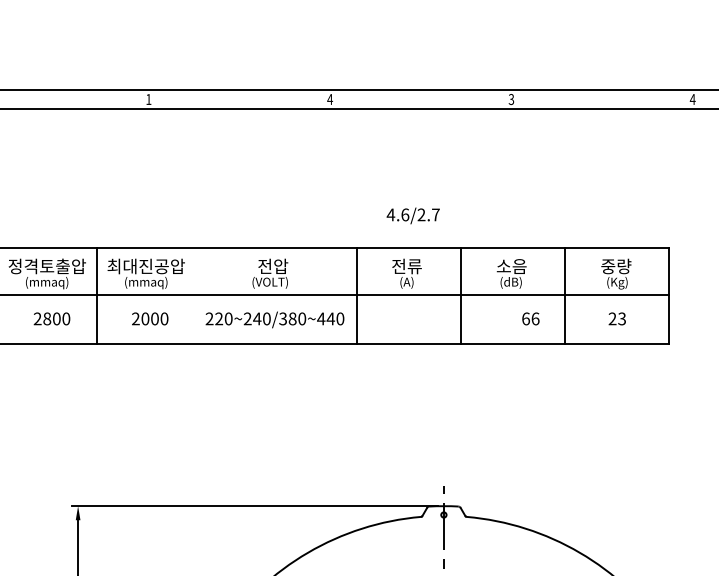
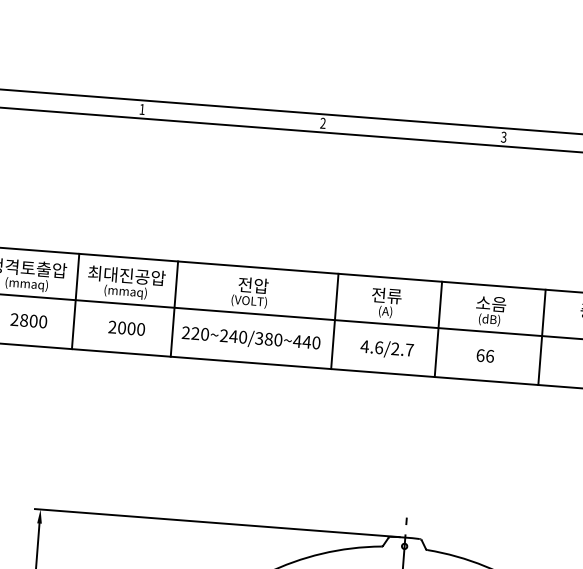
text: (330, 99) -> (323, 123), 4 -> 2
text: (412, 215) -> (386, 348), moved
line: (196, 295) -> (174, 308), added
text: (530, 318) -> (485, 355), moved

